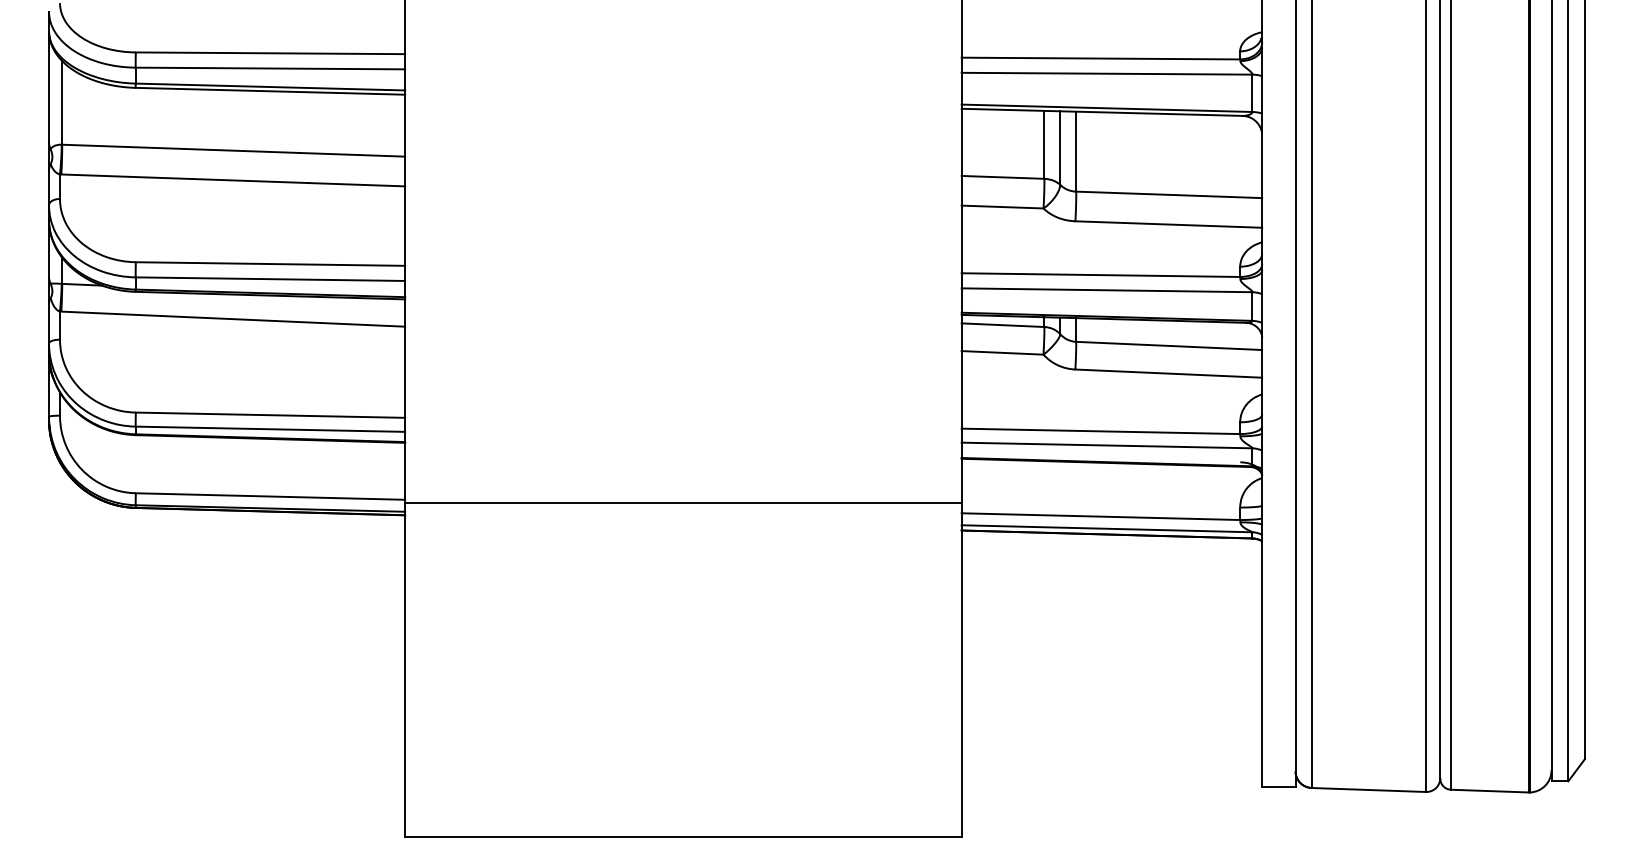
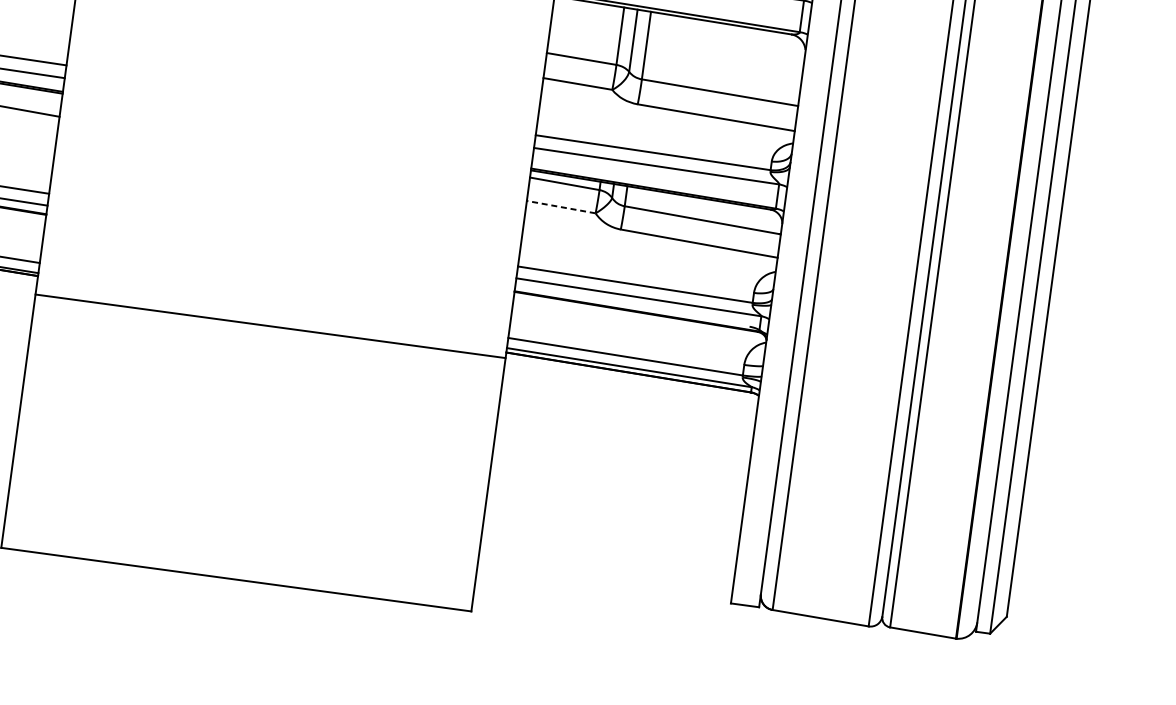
line: (1002, 352) -> (561, 206), solid -> dashed
line: (683, 503) -> (270, 326), moved

